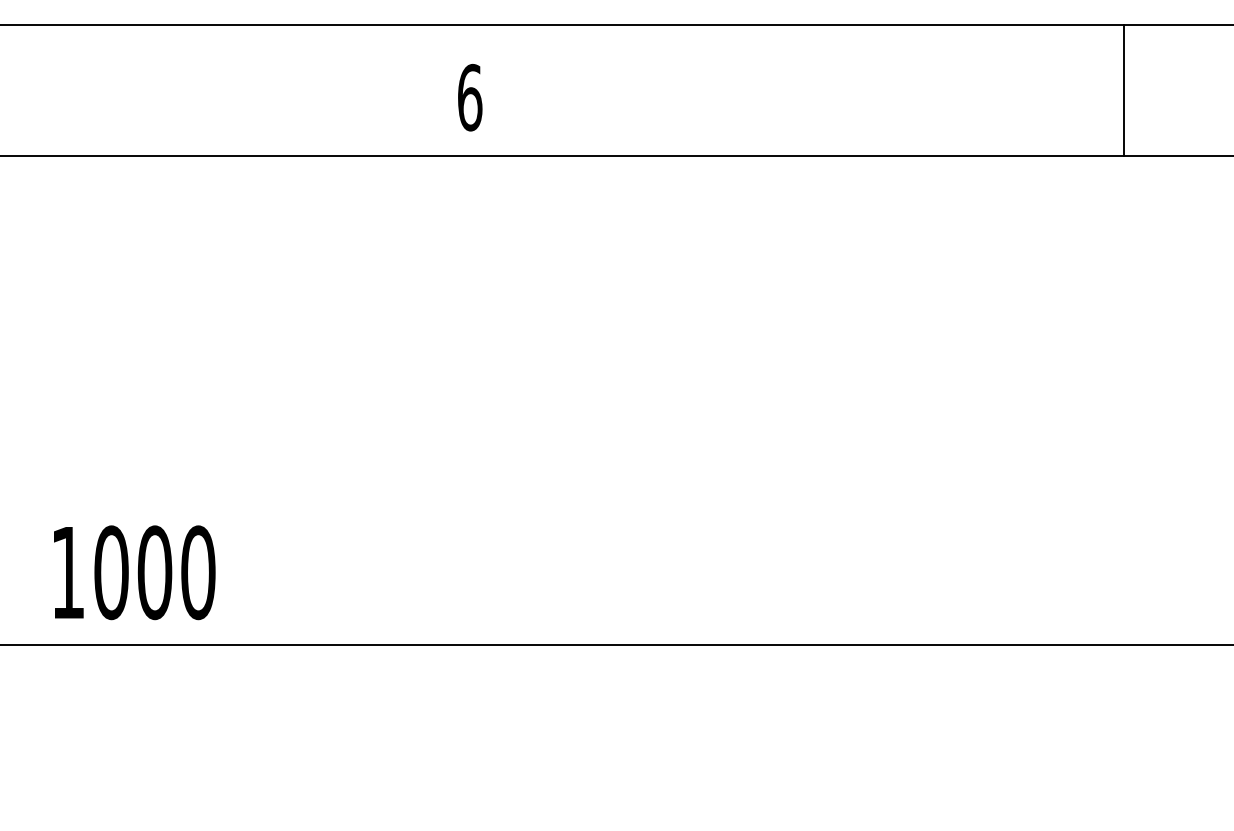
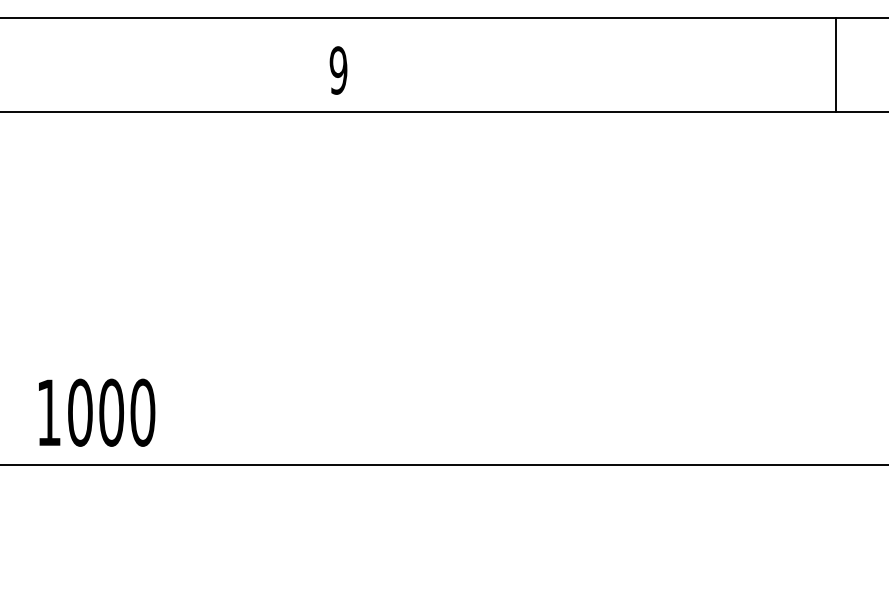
line: (1123, 90) -> (836, 65), moved
text: (469, 97) -> (338, 70), 6 -> 9

